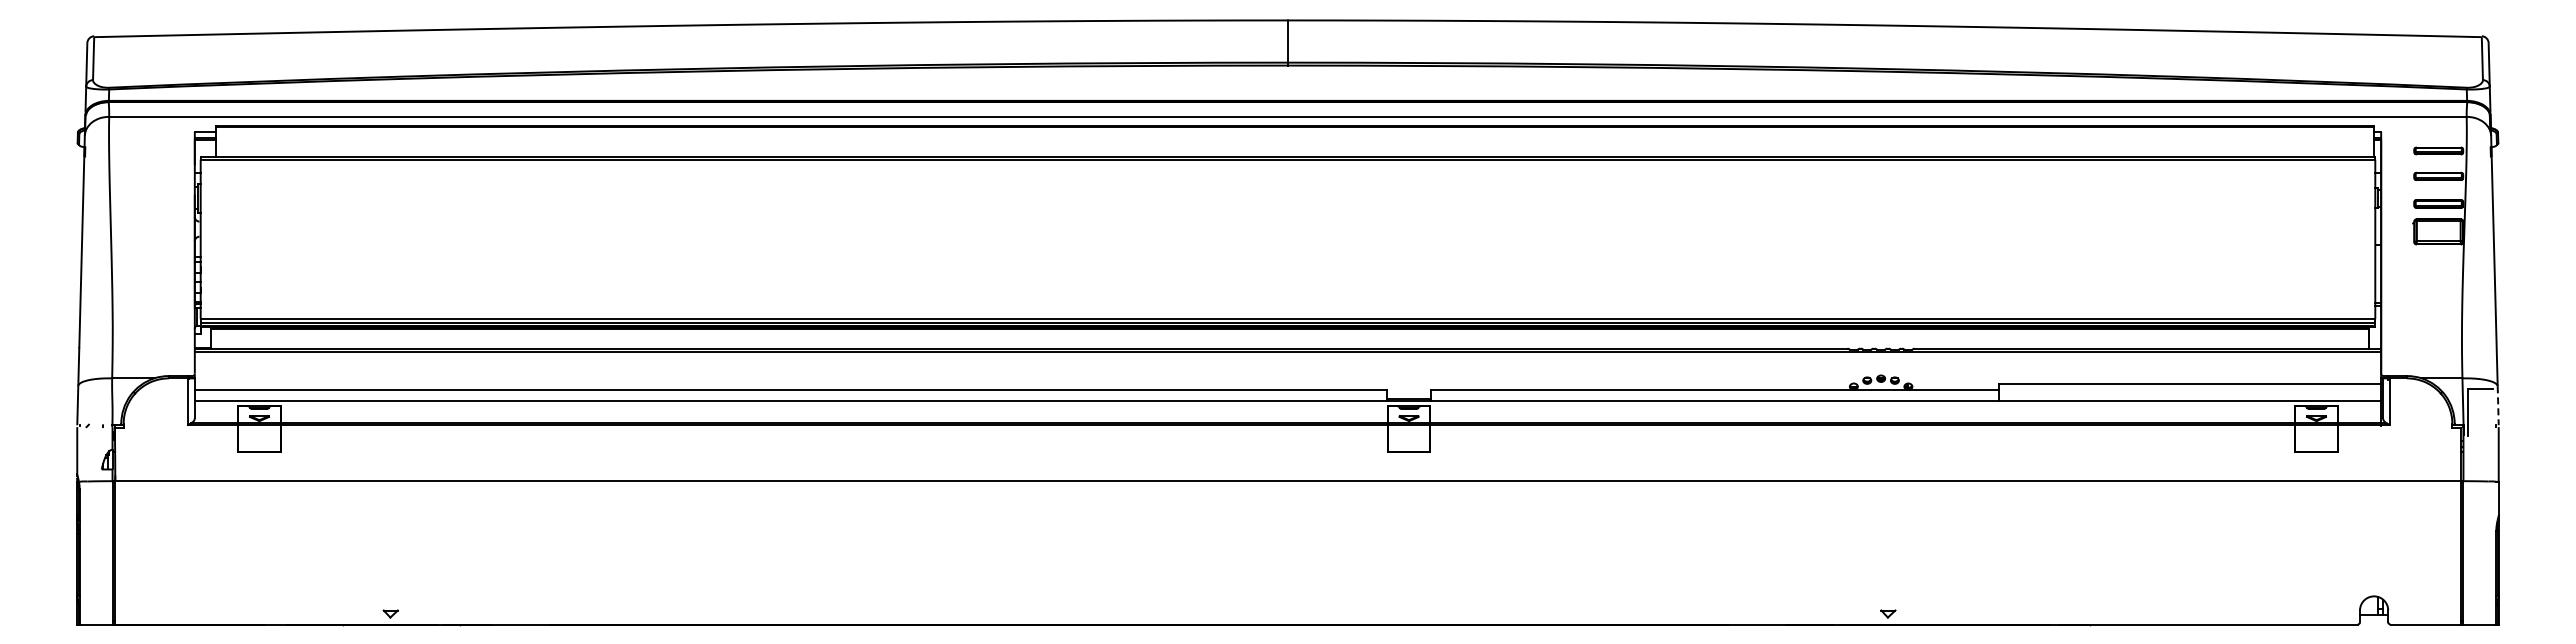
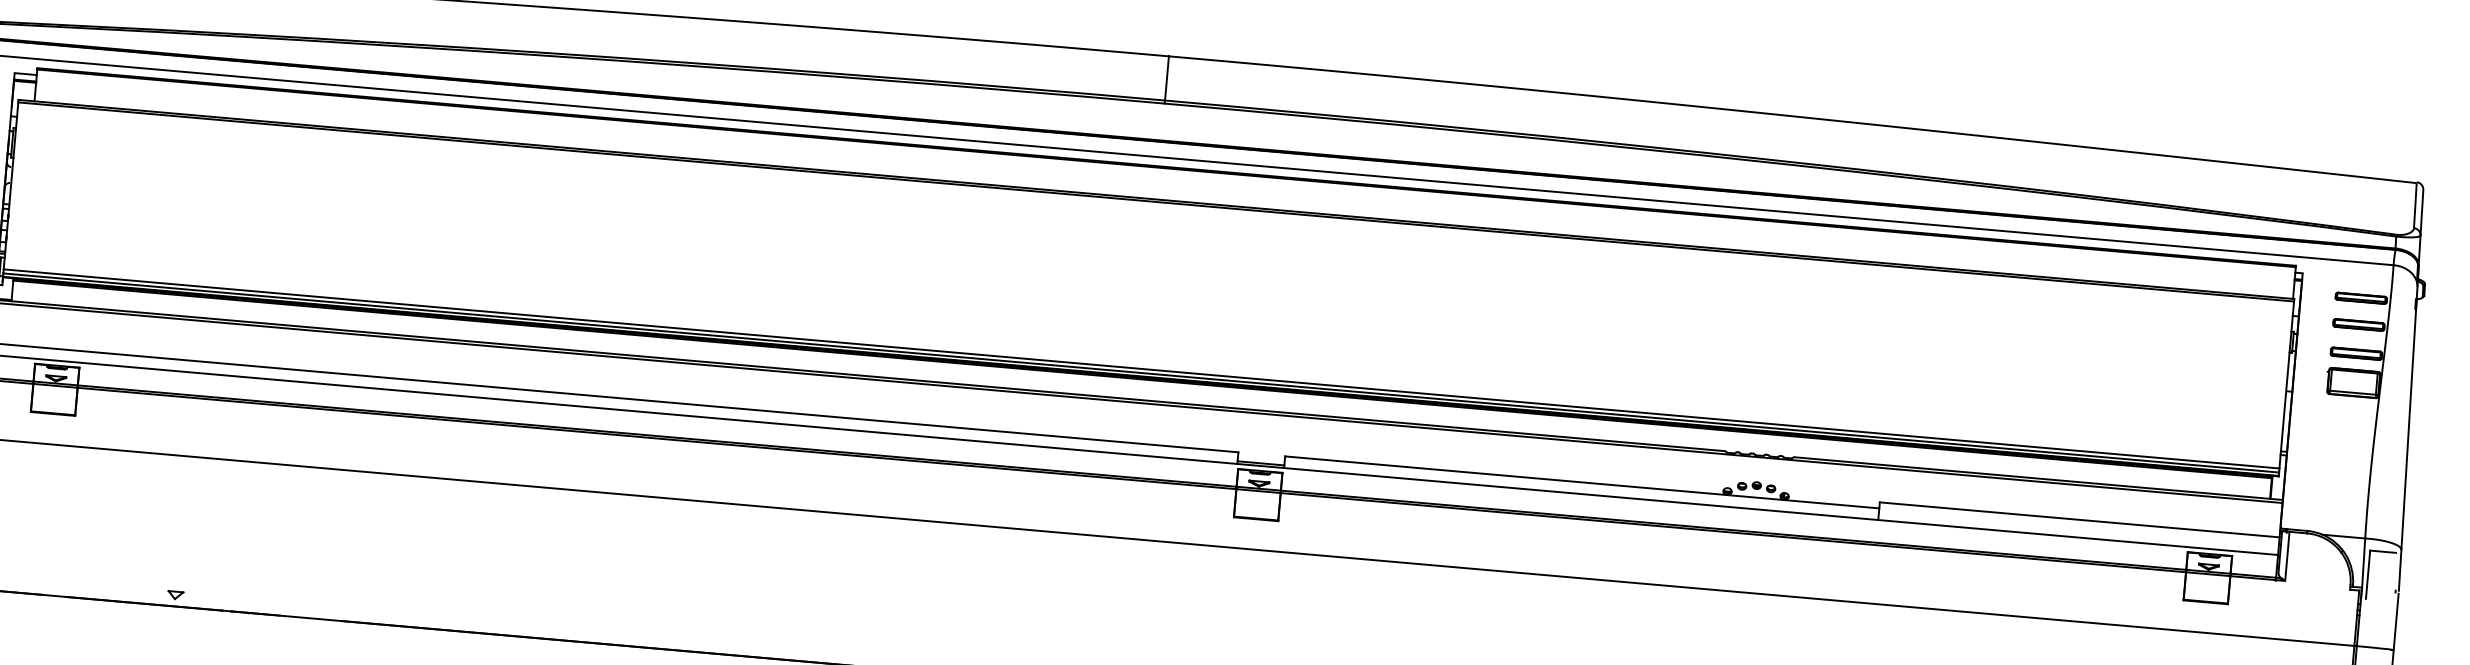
line: (2498, 406) -> (2400, 571), dashed -> solid

